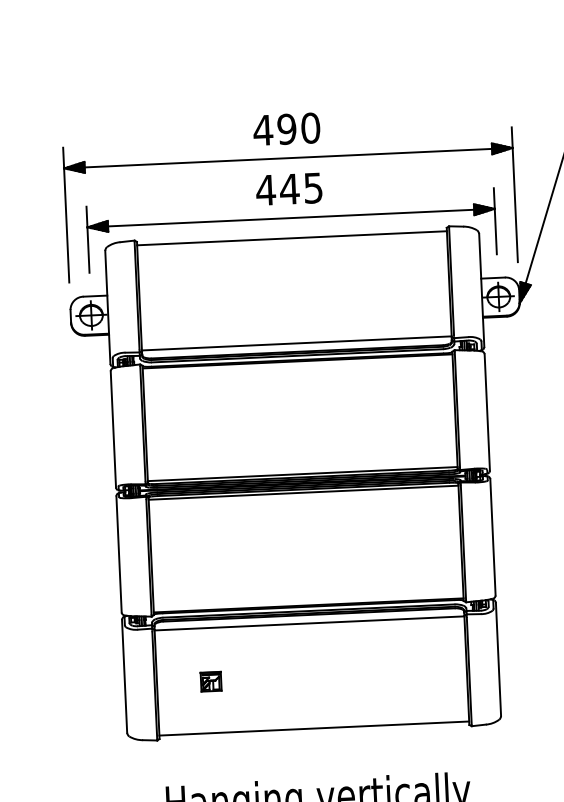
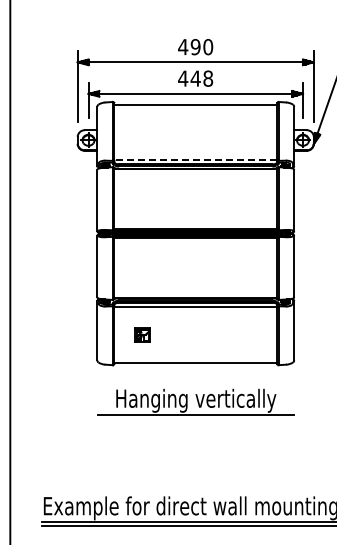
text: (313, 187) -> (208, 78), 445 -> 448
line: (296, 342) -> (195, 159), solid -> dashed
part: (210, 681) -> (142, 335), size x1.4

